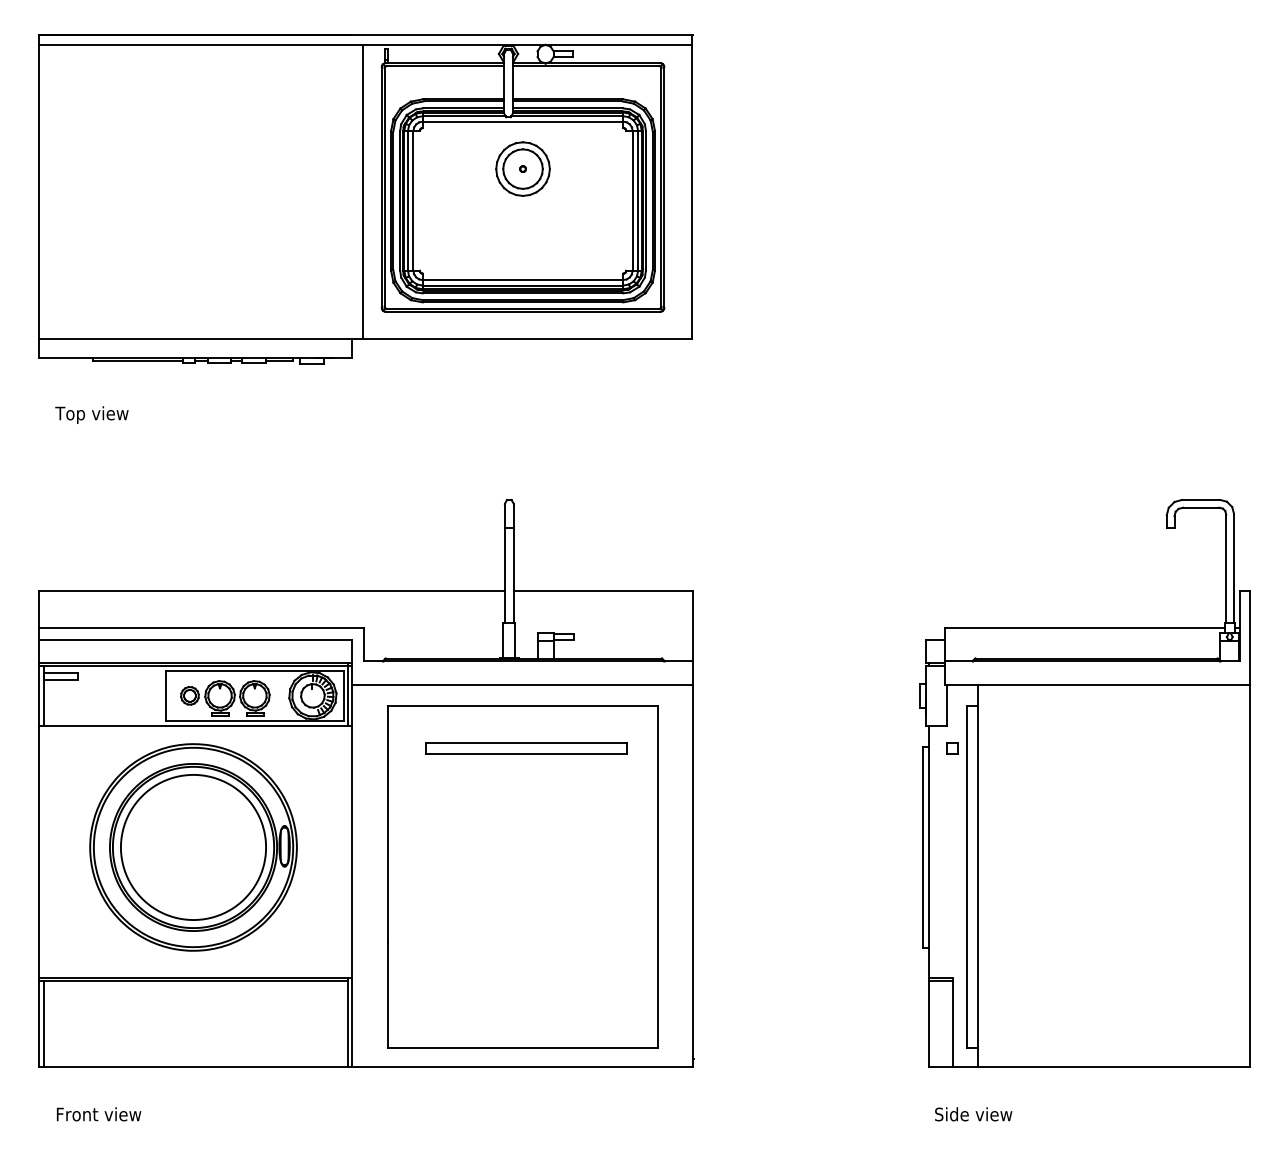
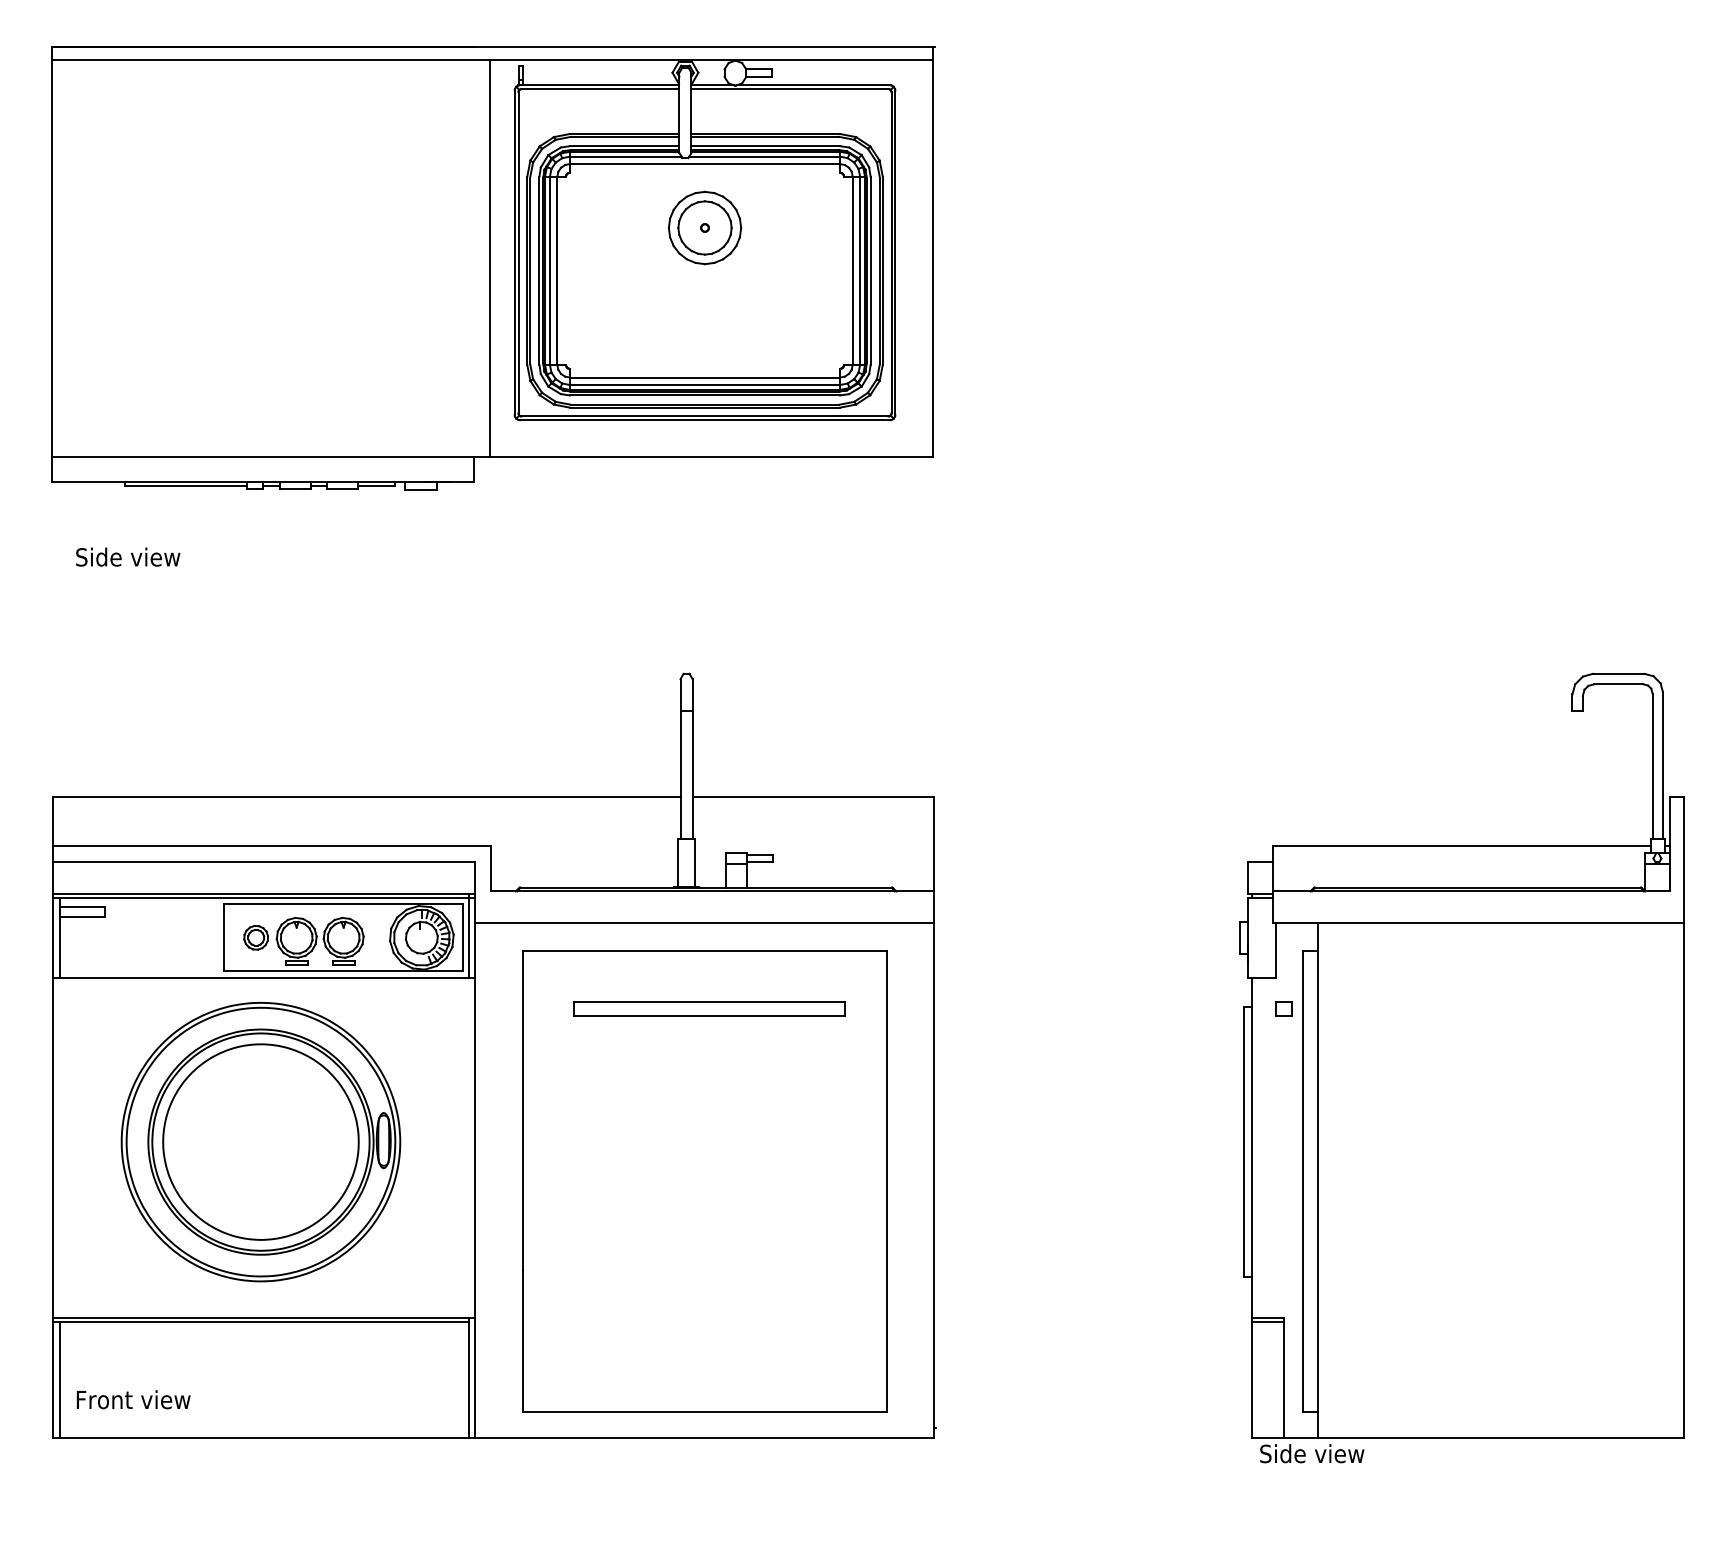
text: (94, 415) -> (127, 559), Top view -> Side view
text: (98, 1114) -> (133, 1399), moved
text: (973, 1114) -> (1312, 1453), moved

